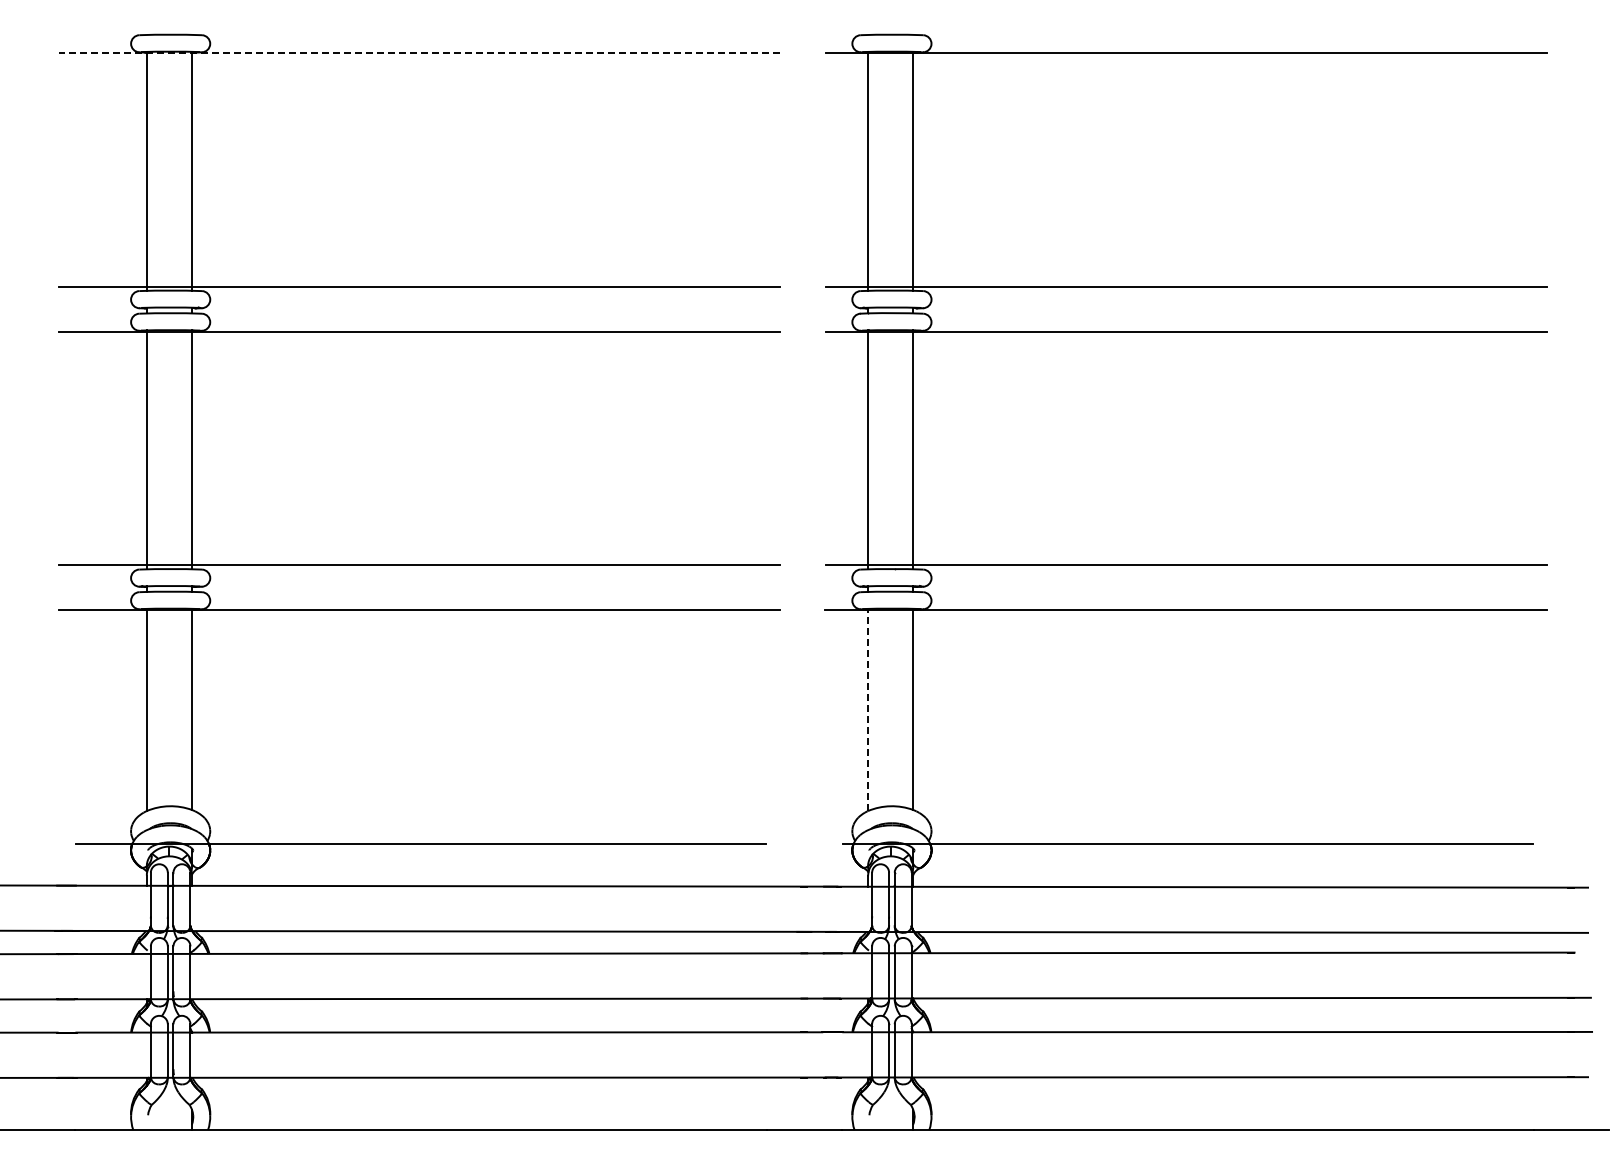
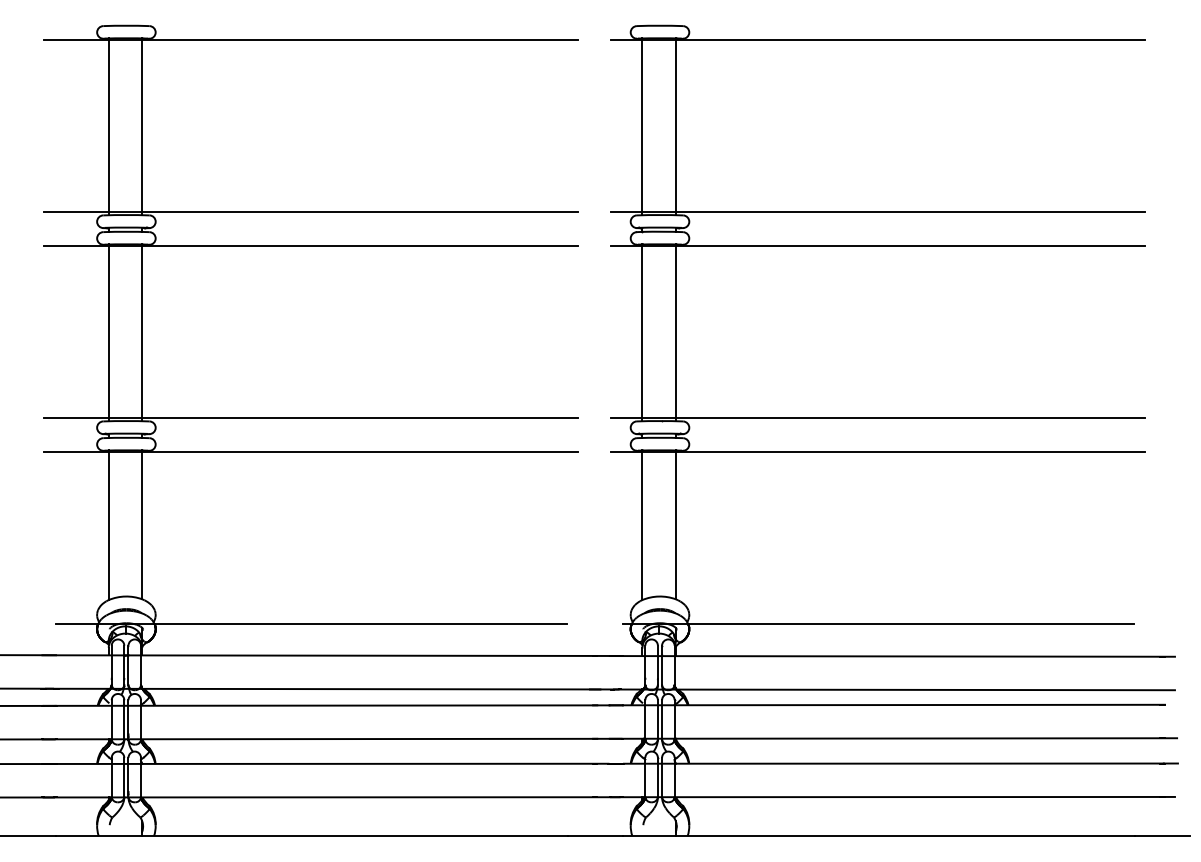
line: (419, 53) -> (310, 39), dashed -> solid
line: (868, 710) -> (642, 525), dashed -> solid

